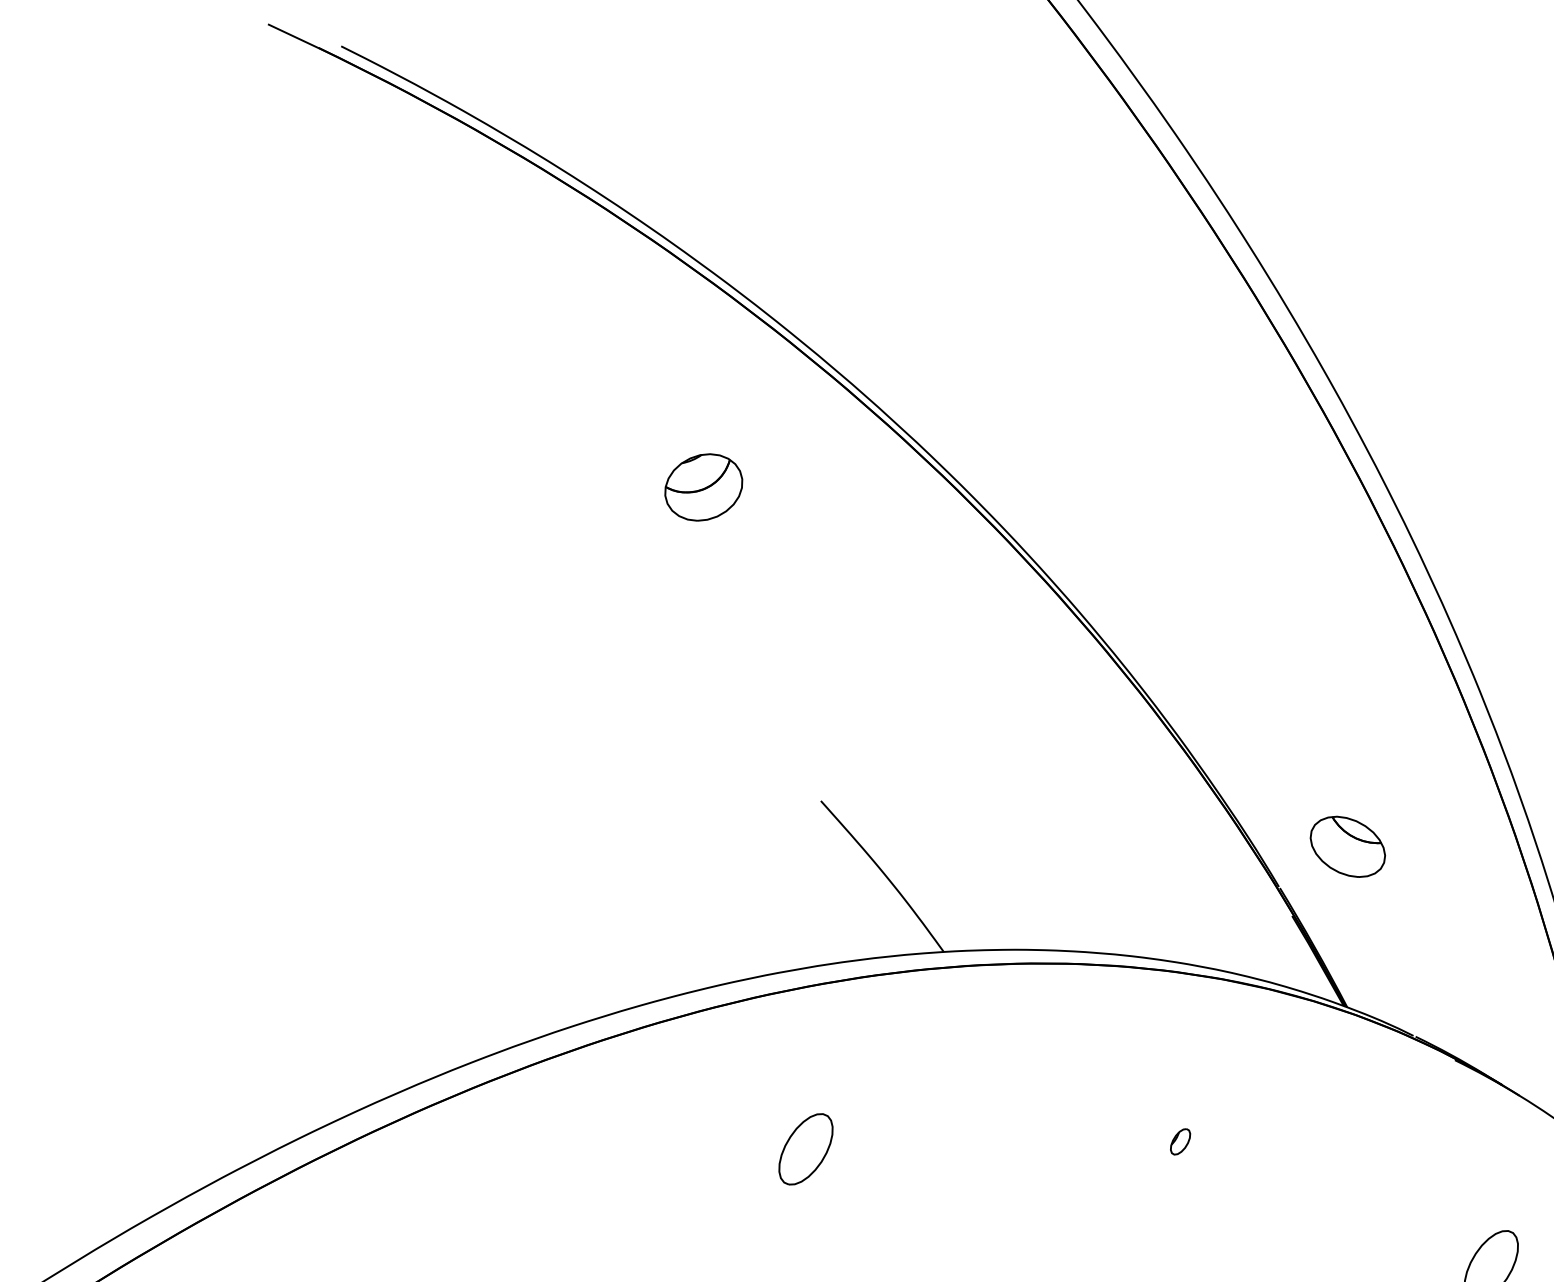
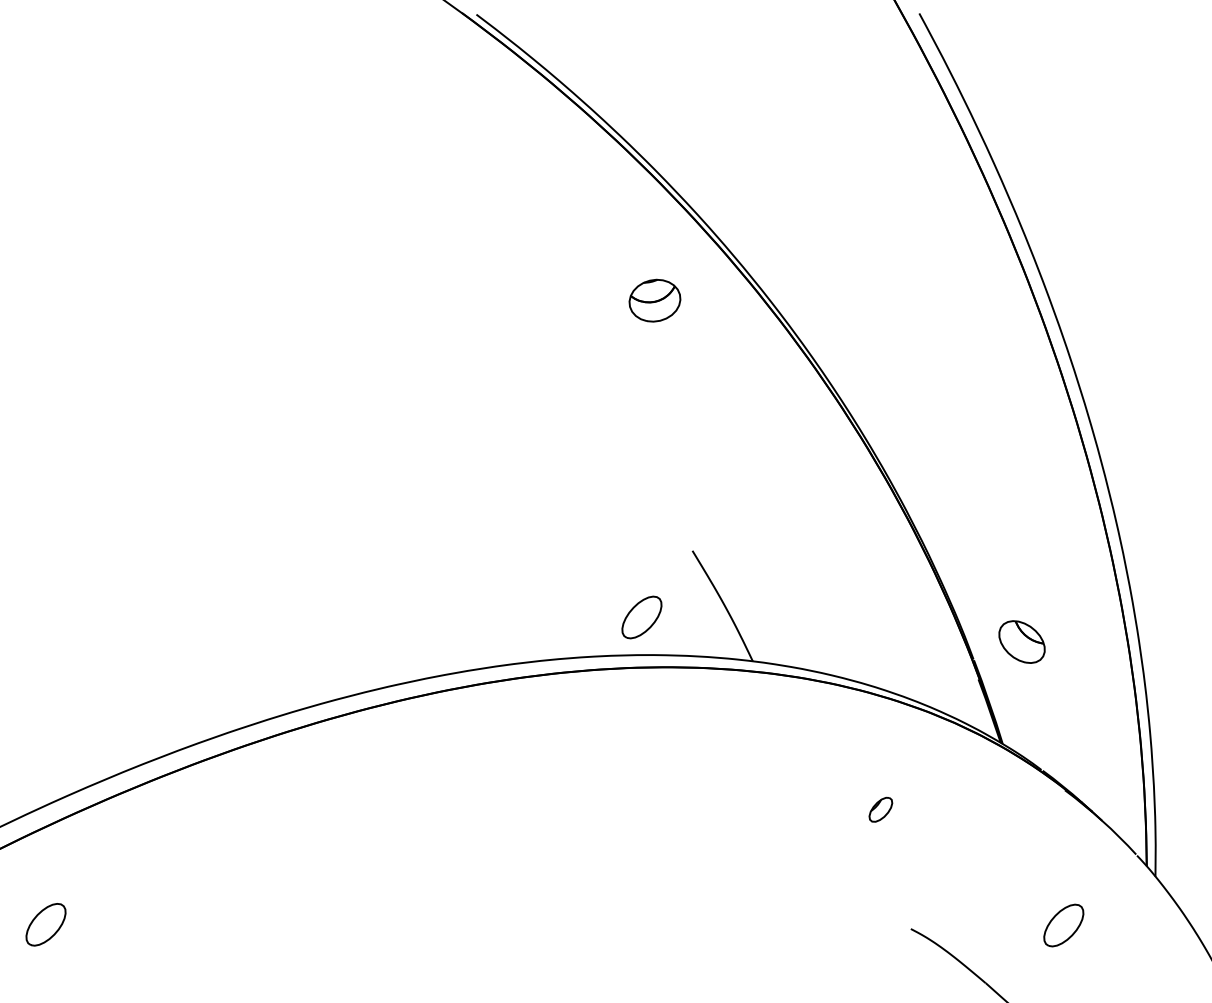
part: (703, 487) -> (654, 300), moved
part: (1179, 1141) -> (880, 809), size x1.6
part: (805, 1149) -> (641, 617), moved

